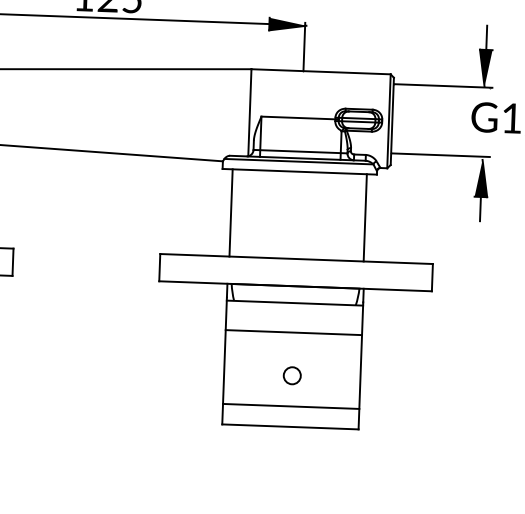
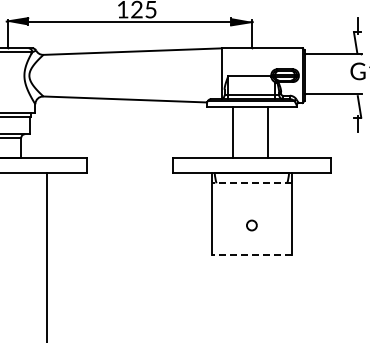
fill: (485, 67) -> (357, 42), removed
fill: (481, 177) -> (357, 106), removed
line: (230, 211) -> (232, 131), moved
line: (364, 216) -> (267, 131), moved
line: (294, 303) -> (251, 183), solid -> dashed
line: (293, 332) -> (251, 200), removed
line: (290, 406) -> (251, 243), removed
line: (289, 427) -> (251, 255), solid -> dashed

